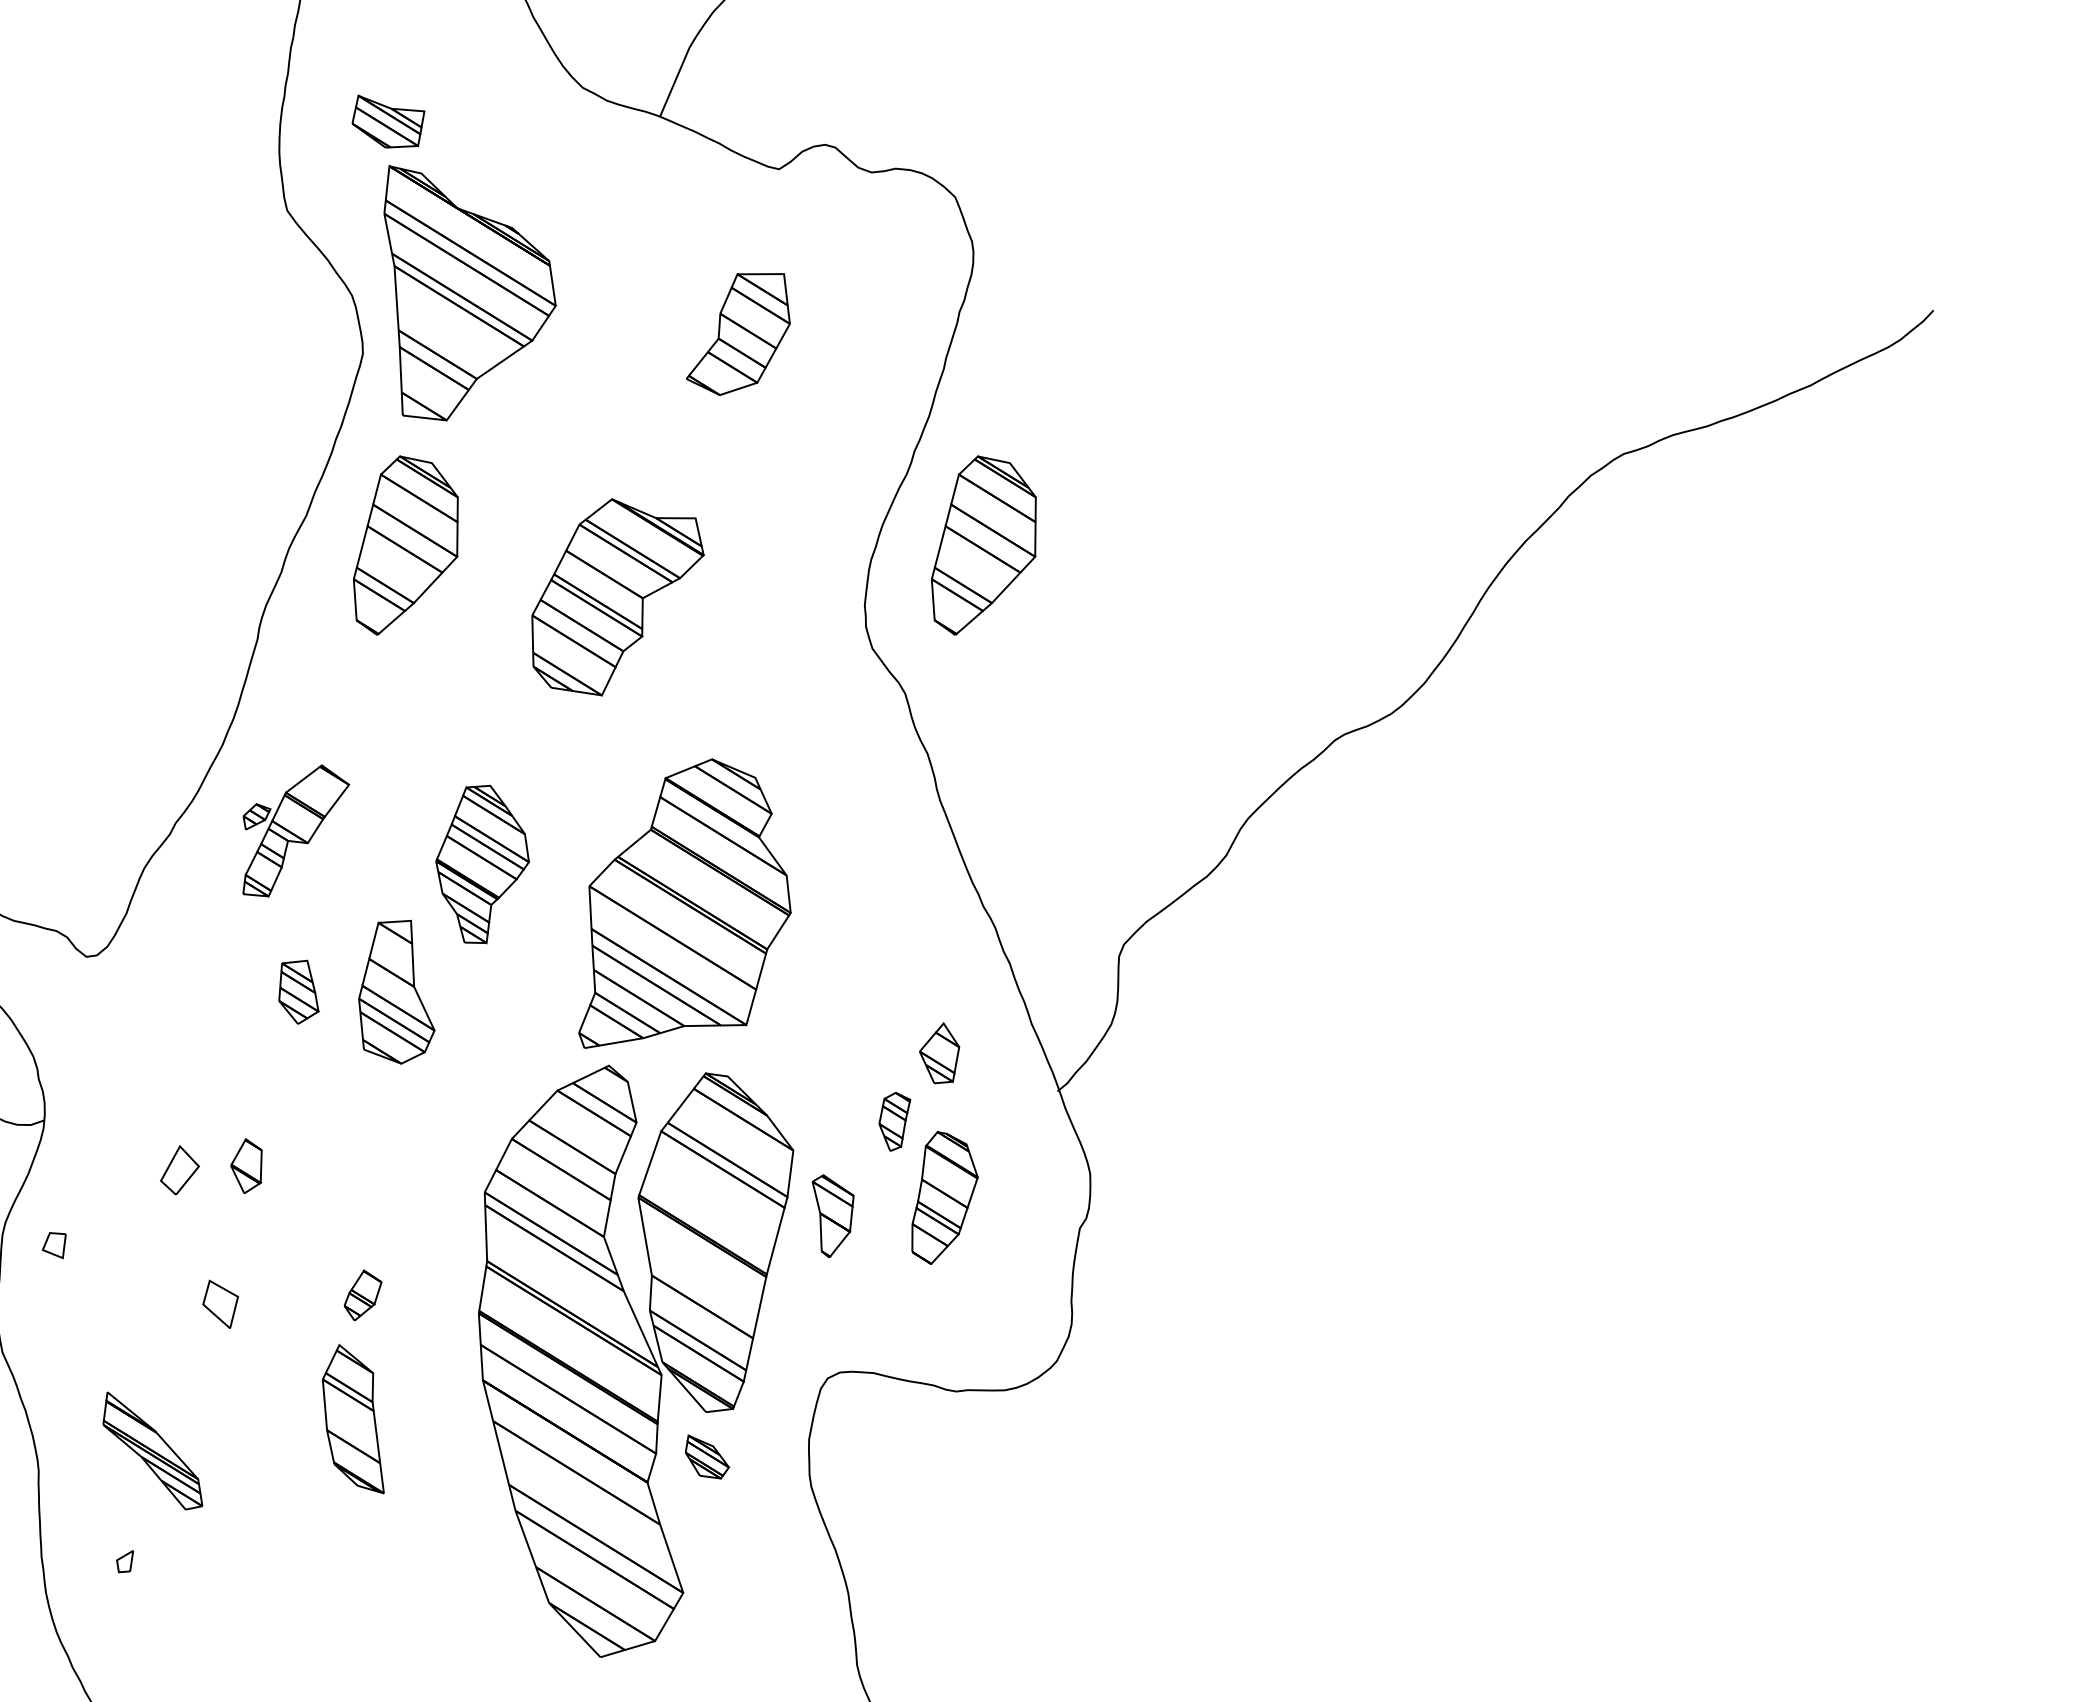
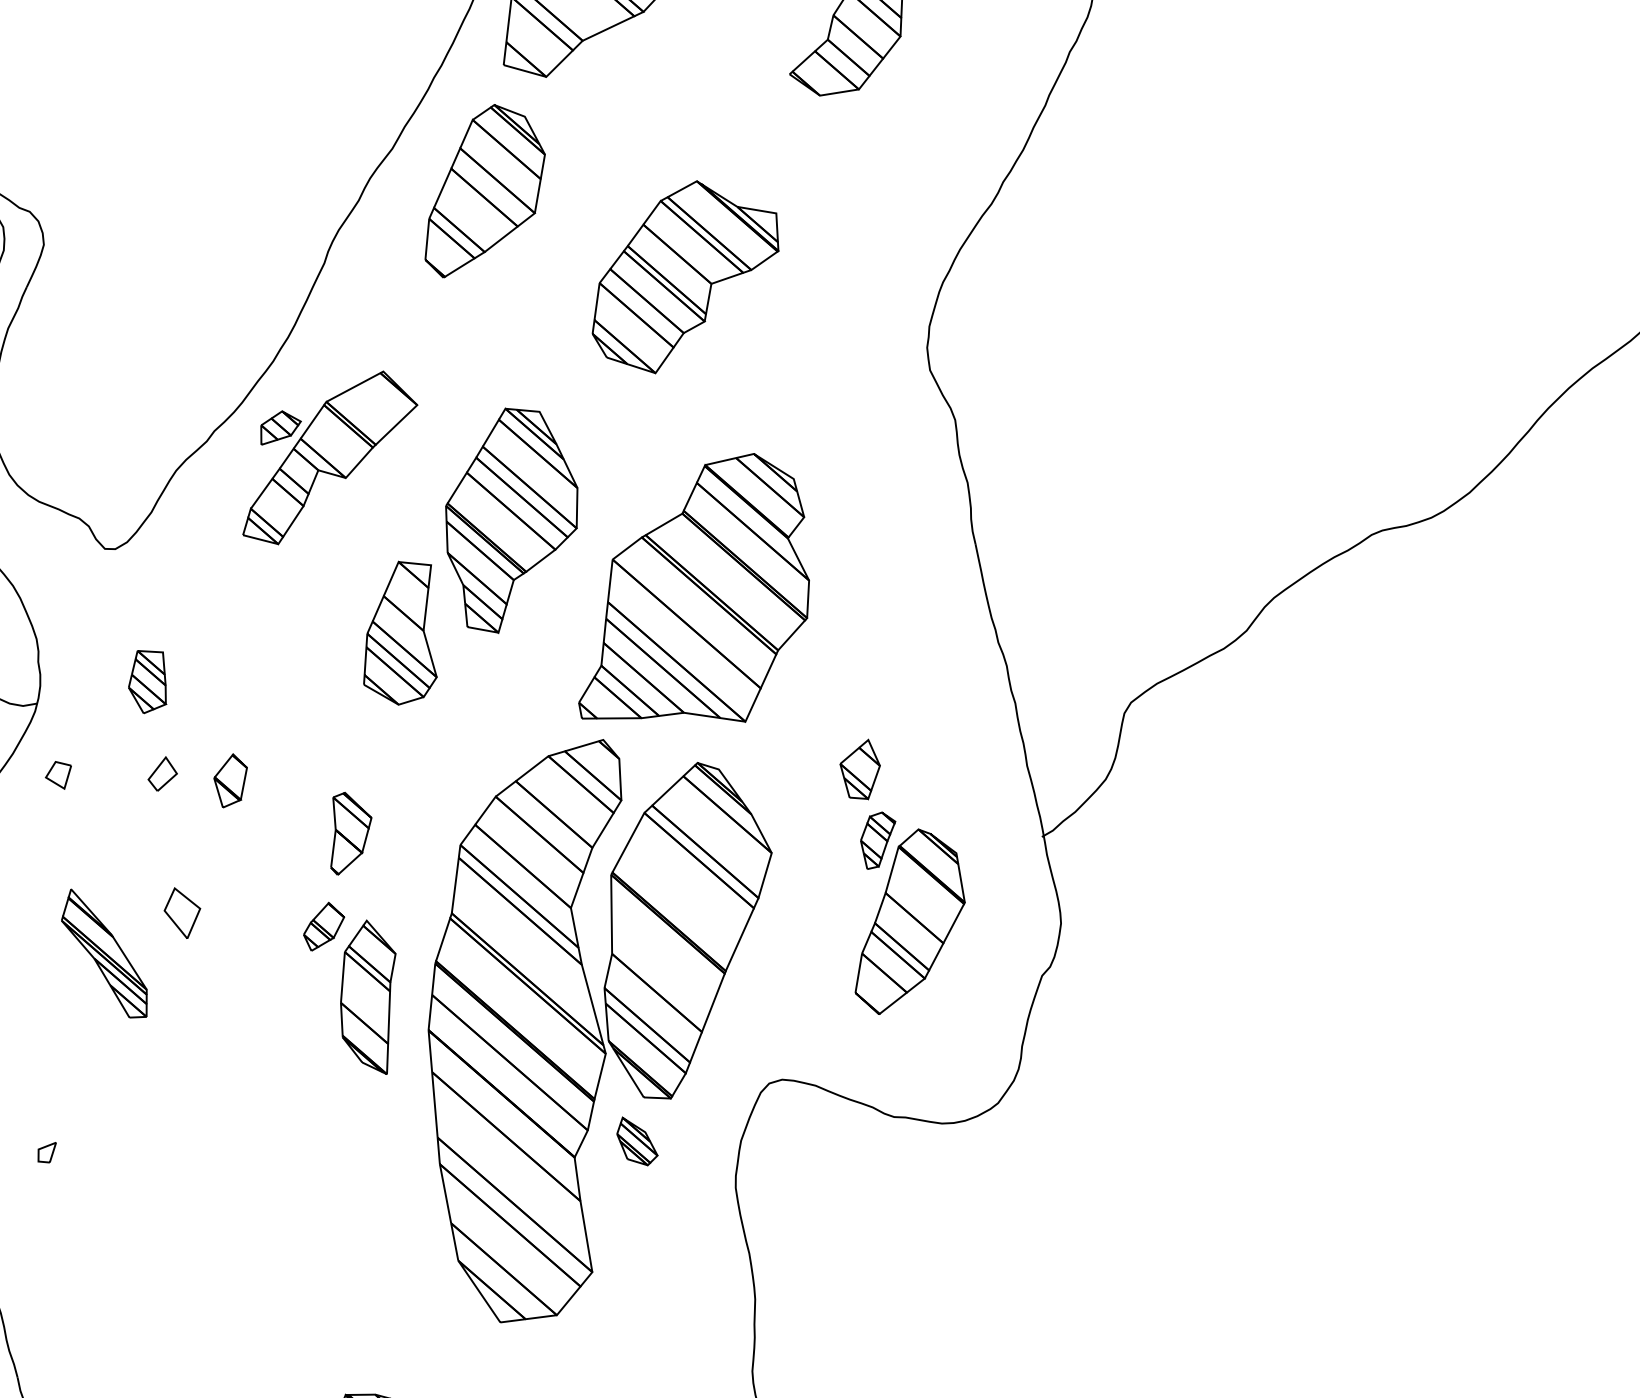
part: (983, 545) -> (1056, 286), removed
part: (295, 830) -> (331, 457), size x1.43
part: (482, 864) -> (510, 521), size x1.43
part: (298, 991) -> (149, 681), moved
part: (939, 1053) -> (859, 768), moved
part: (179, 1169) -> (162, 773), size x0.71
part: (944, 1197) -> (913, 923), size x1.43
part: (832, 1216) -> (347, 834), moved
part: (53, 1245) -> (57, 774), moved
part: (353, 1418) -> (368, 995), moved
part: (152, 1450) -> (106, 953), moved

